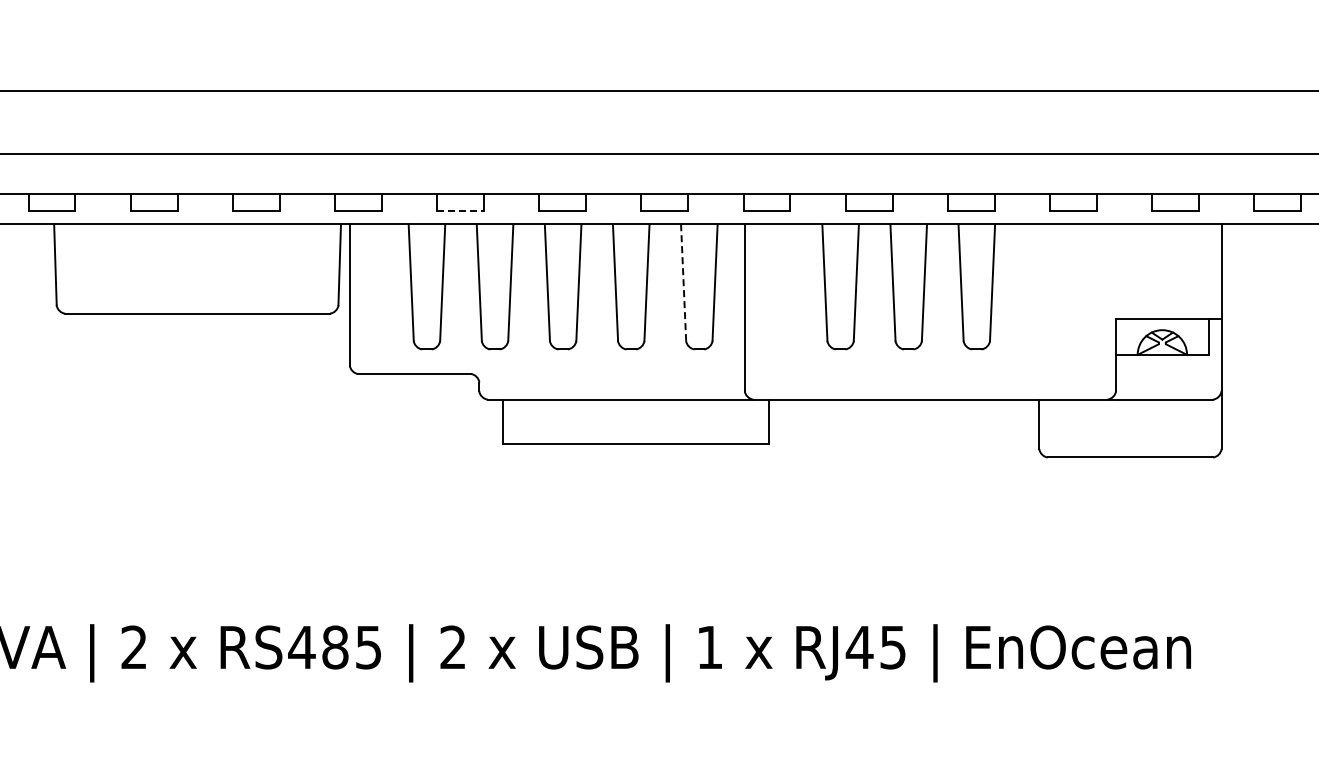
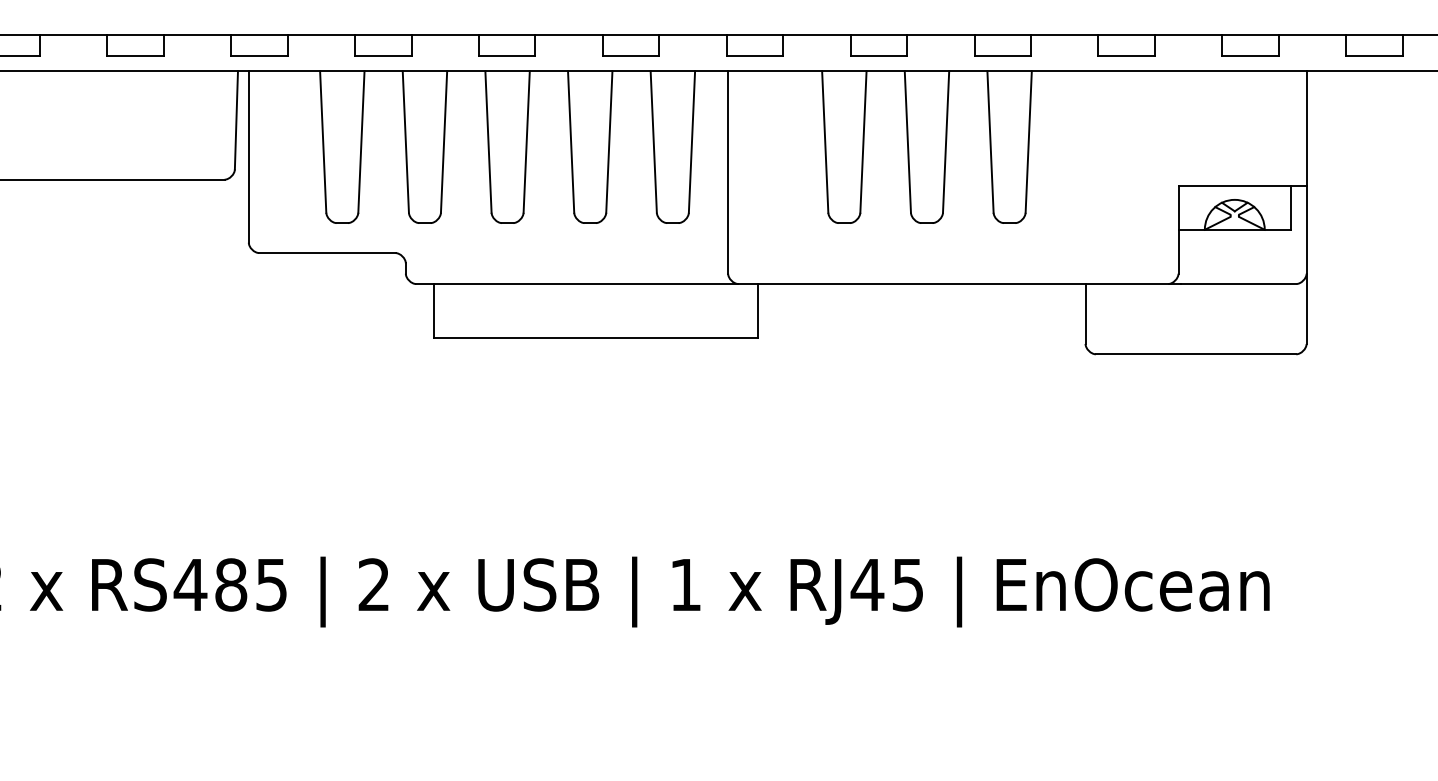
line: (461, 211) -> (384, 55), dashed -> solid
line: (683, 283) -> (653, 143), dashed -> solid

